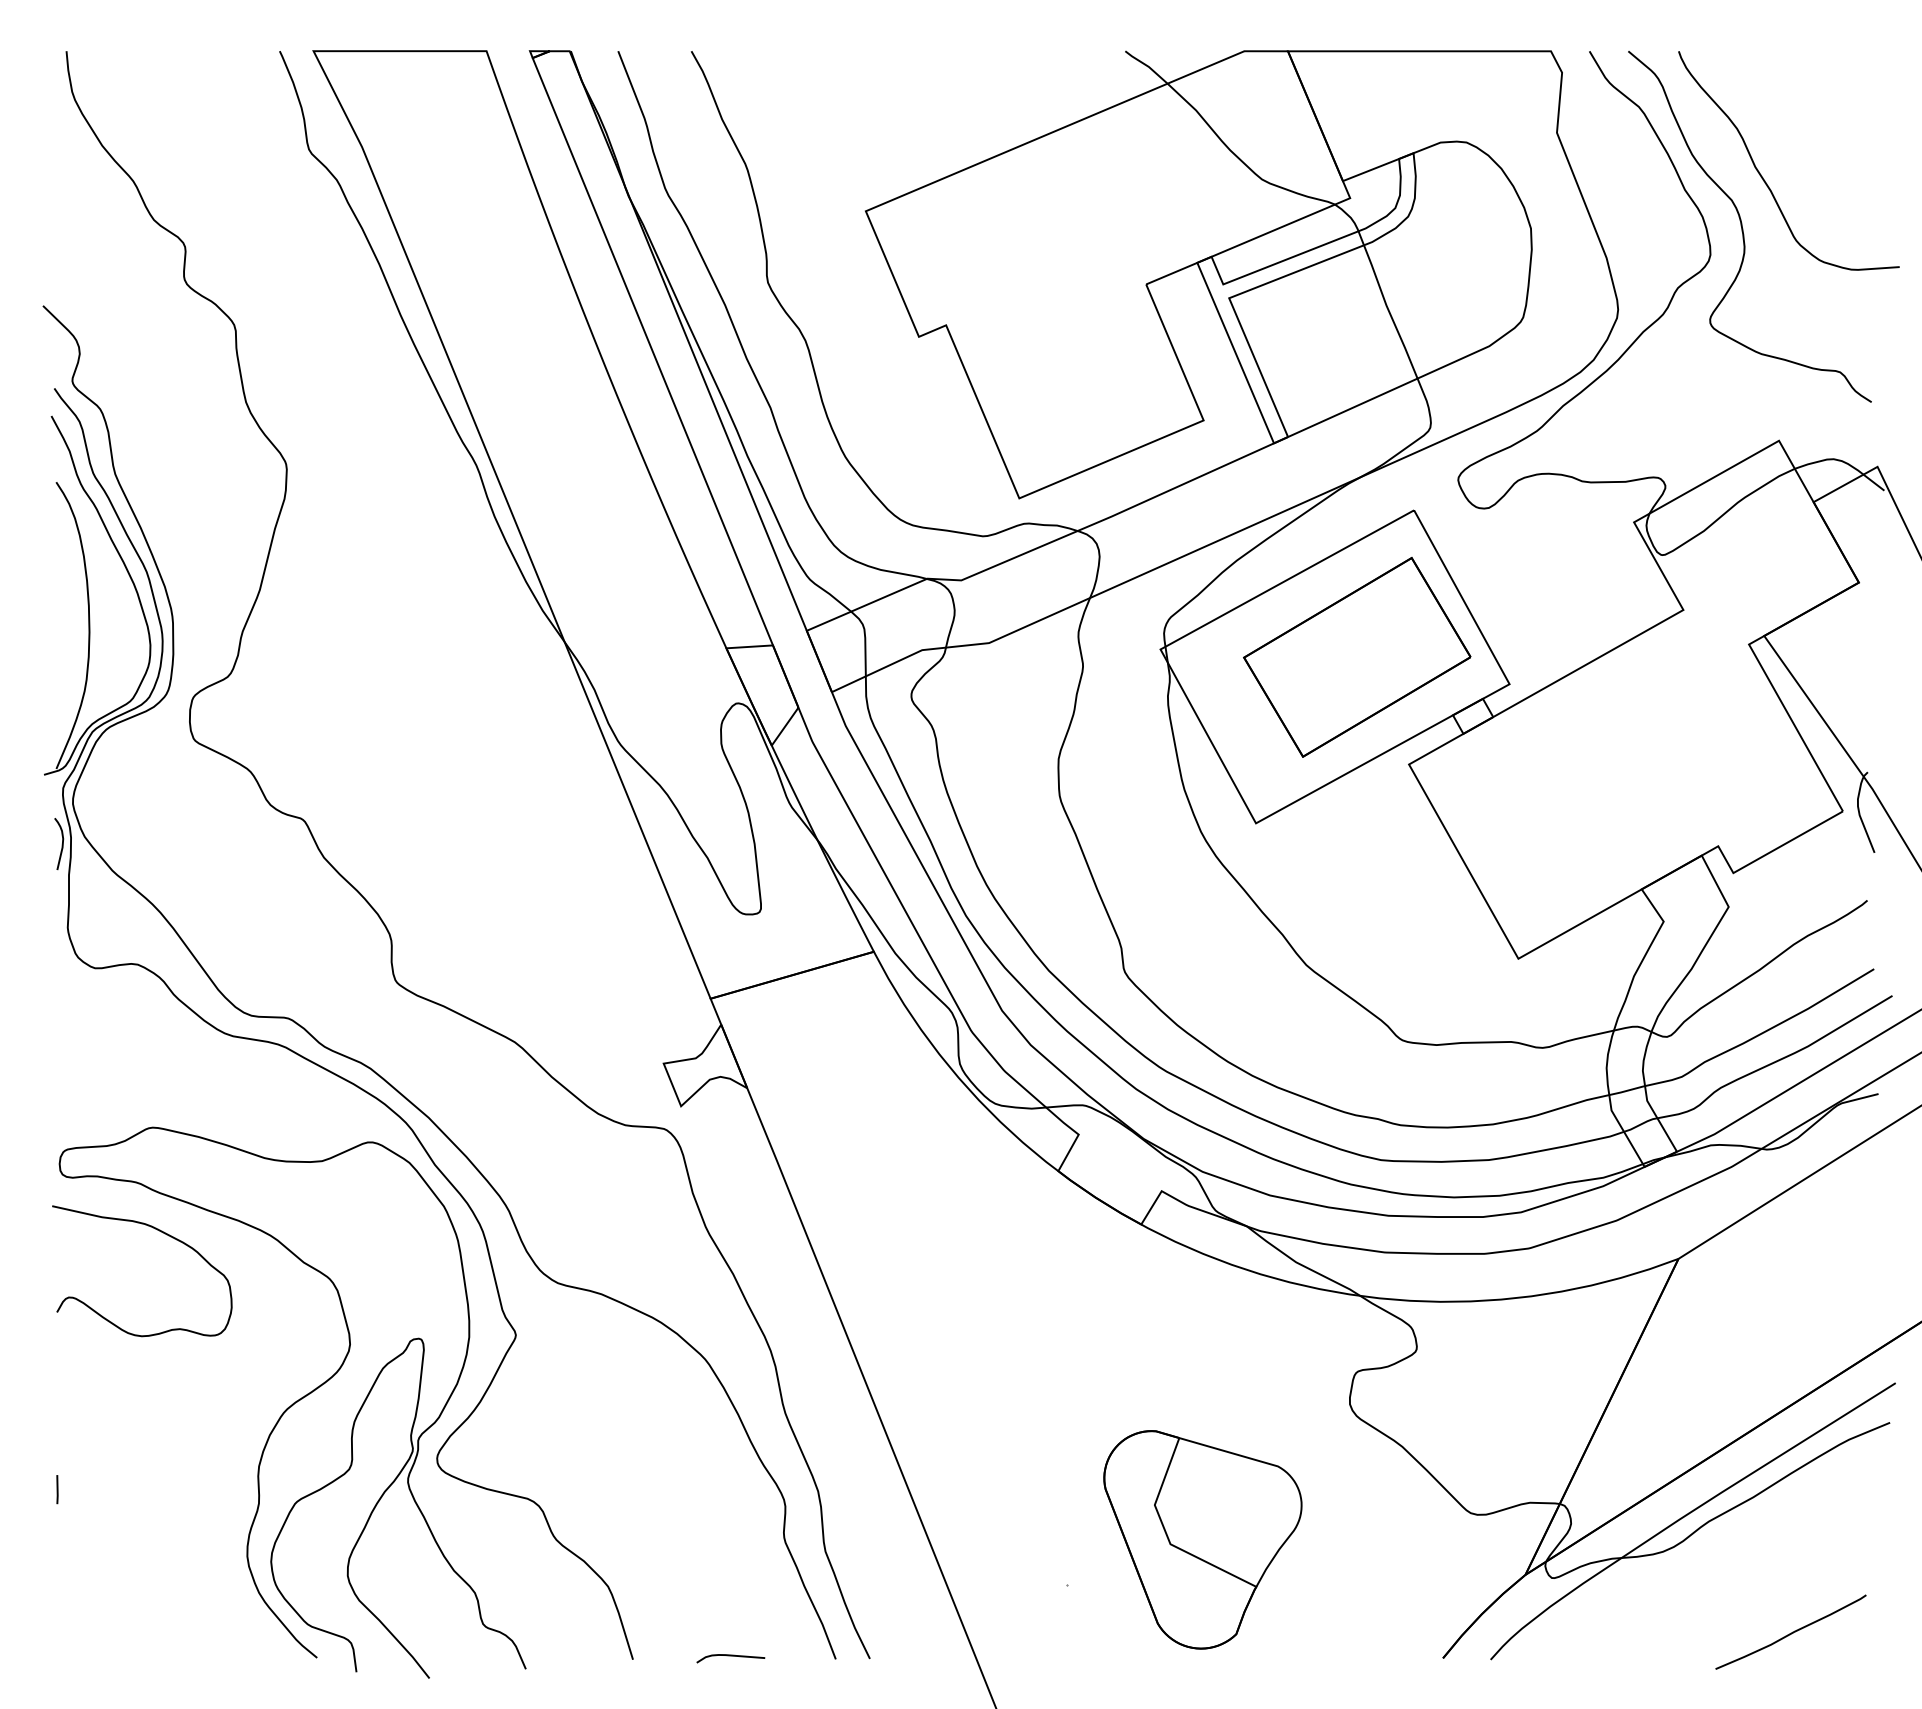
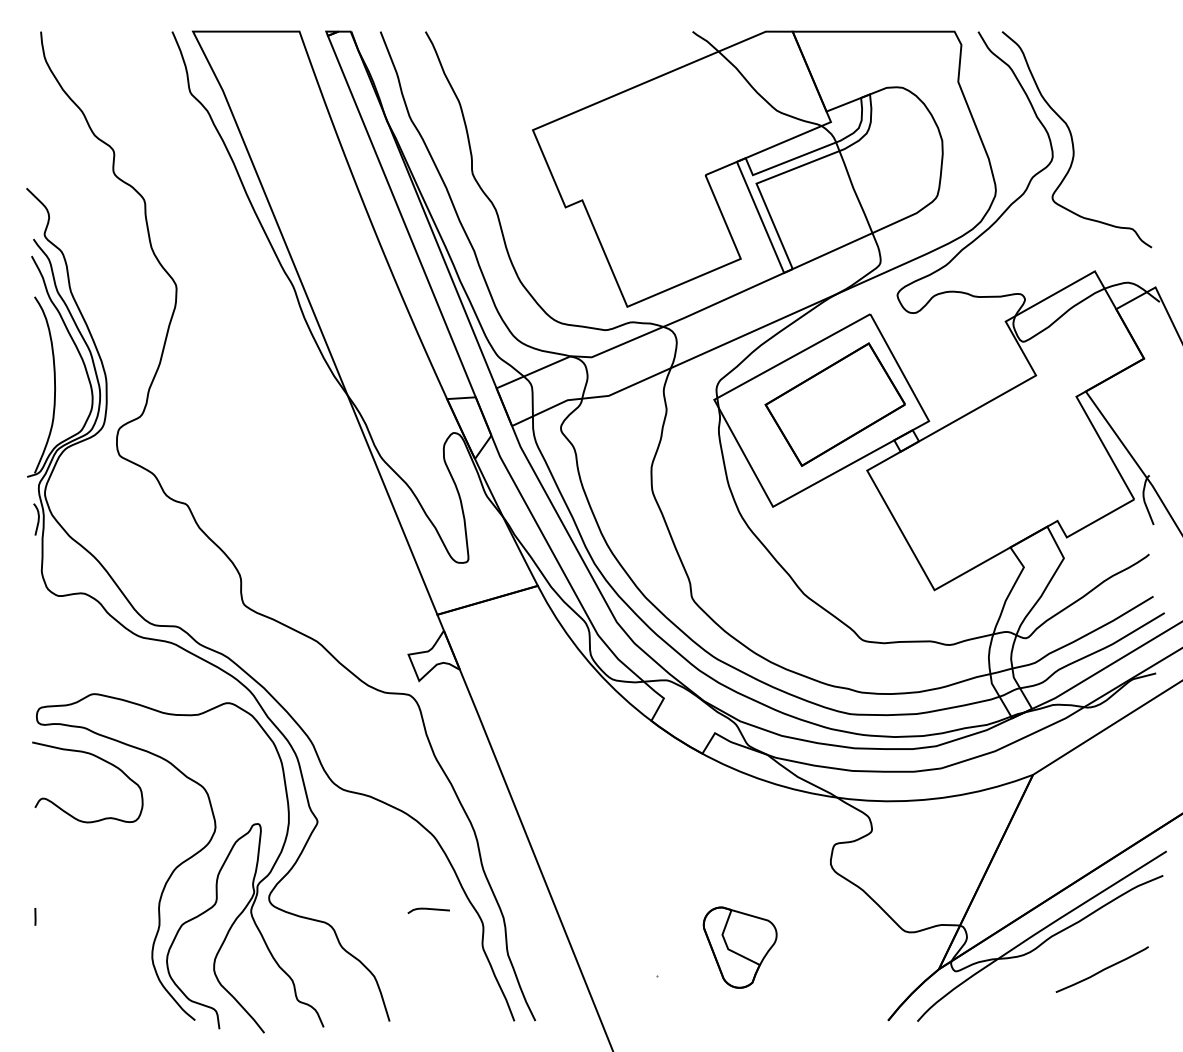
curve: (1763, 176) -> (1085, 108), removed
part: (1201, 1539) -> (739, 947), size x0.6
curve: (1791, 1632) -> (1102, 969), moved
curve: (730, 1656) -> (428, 909), moved

